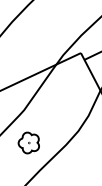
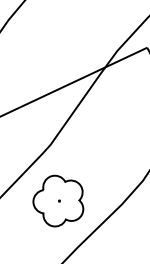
part: (28, 142) -> (57, 200), size x1.43

